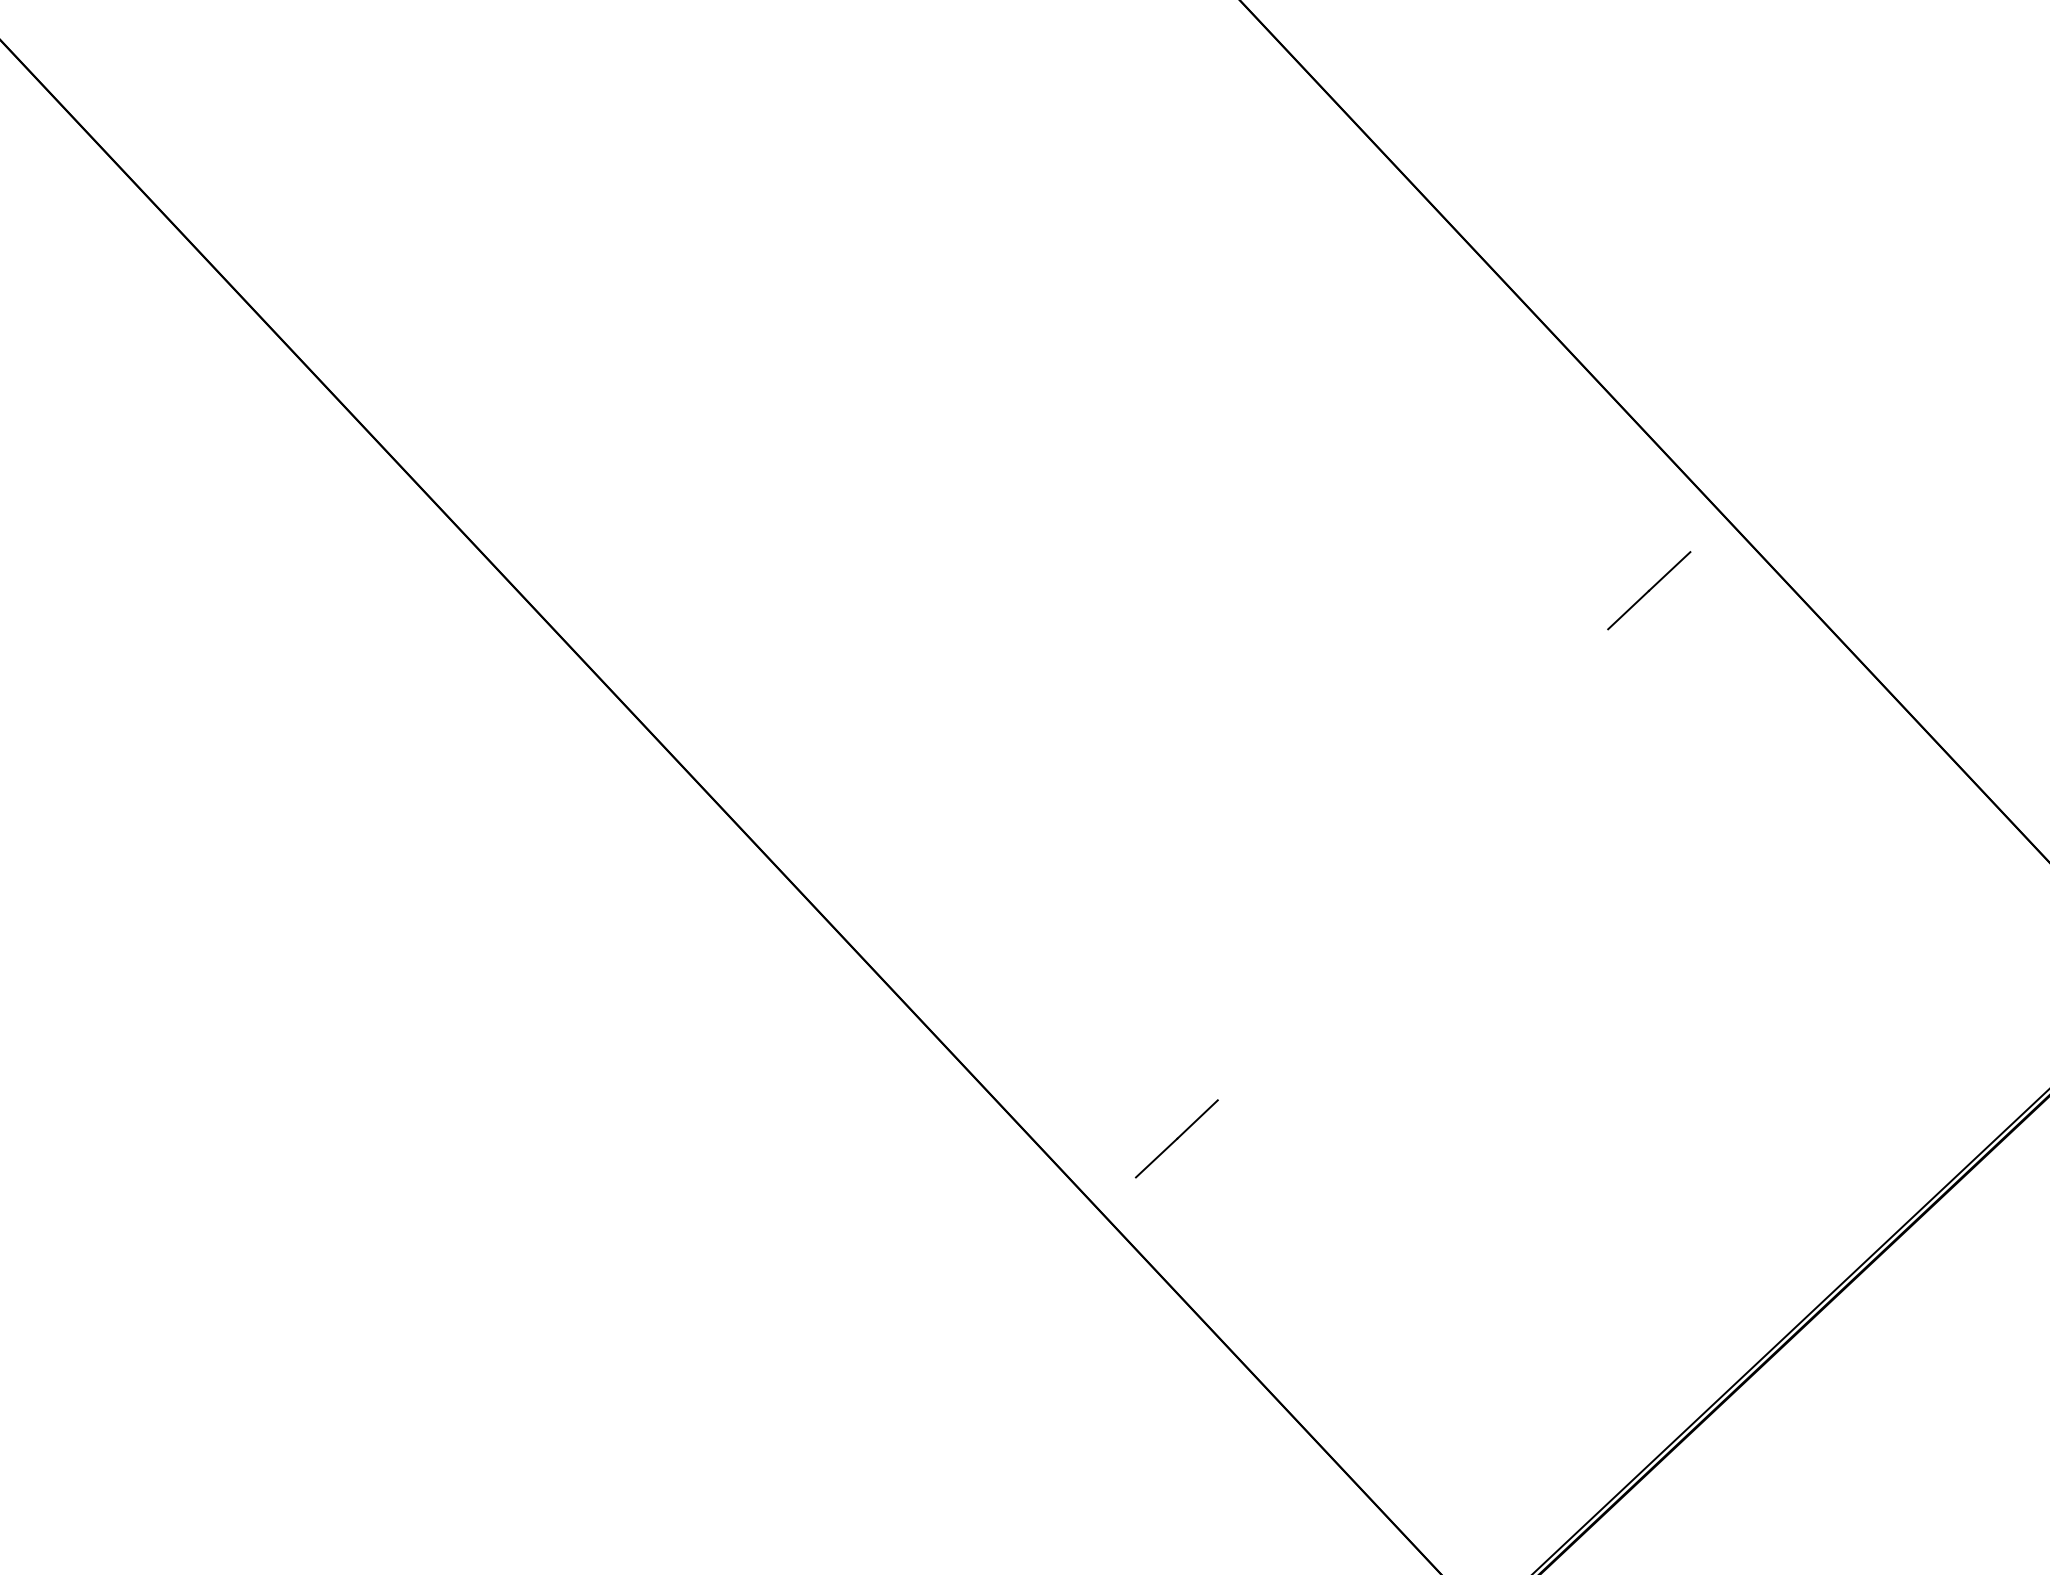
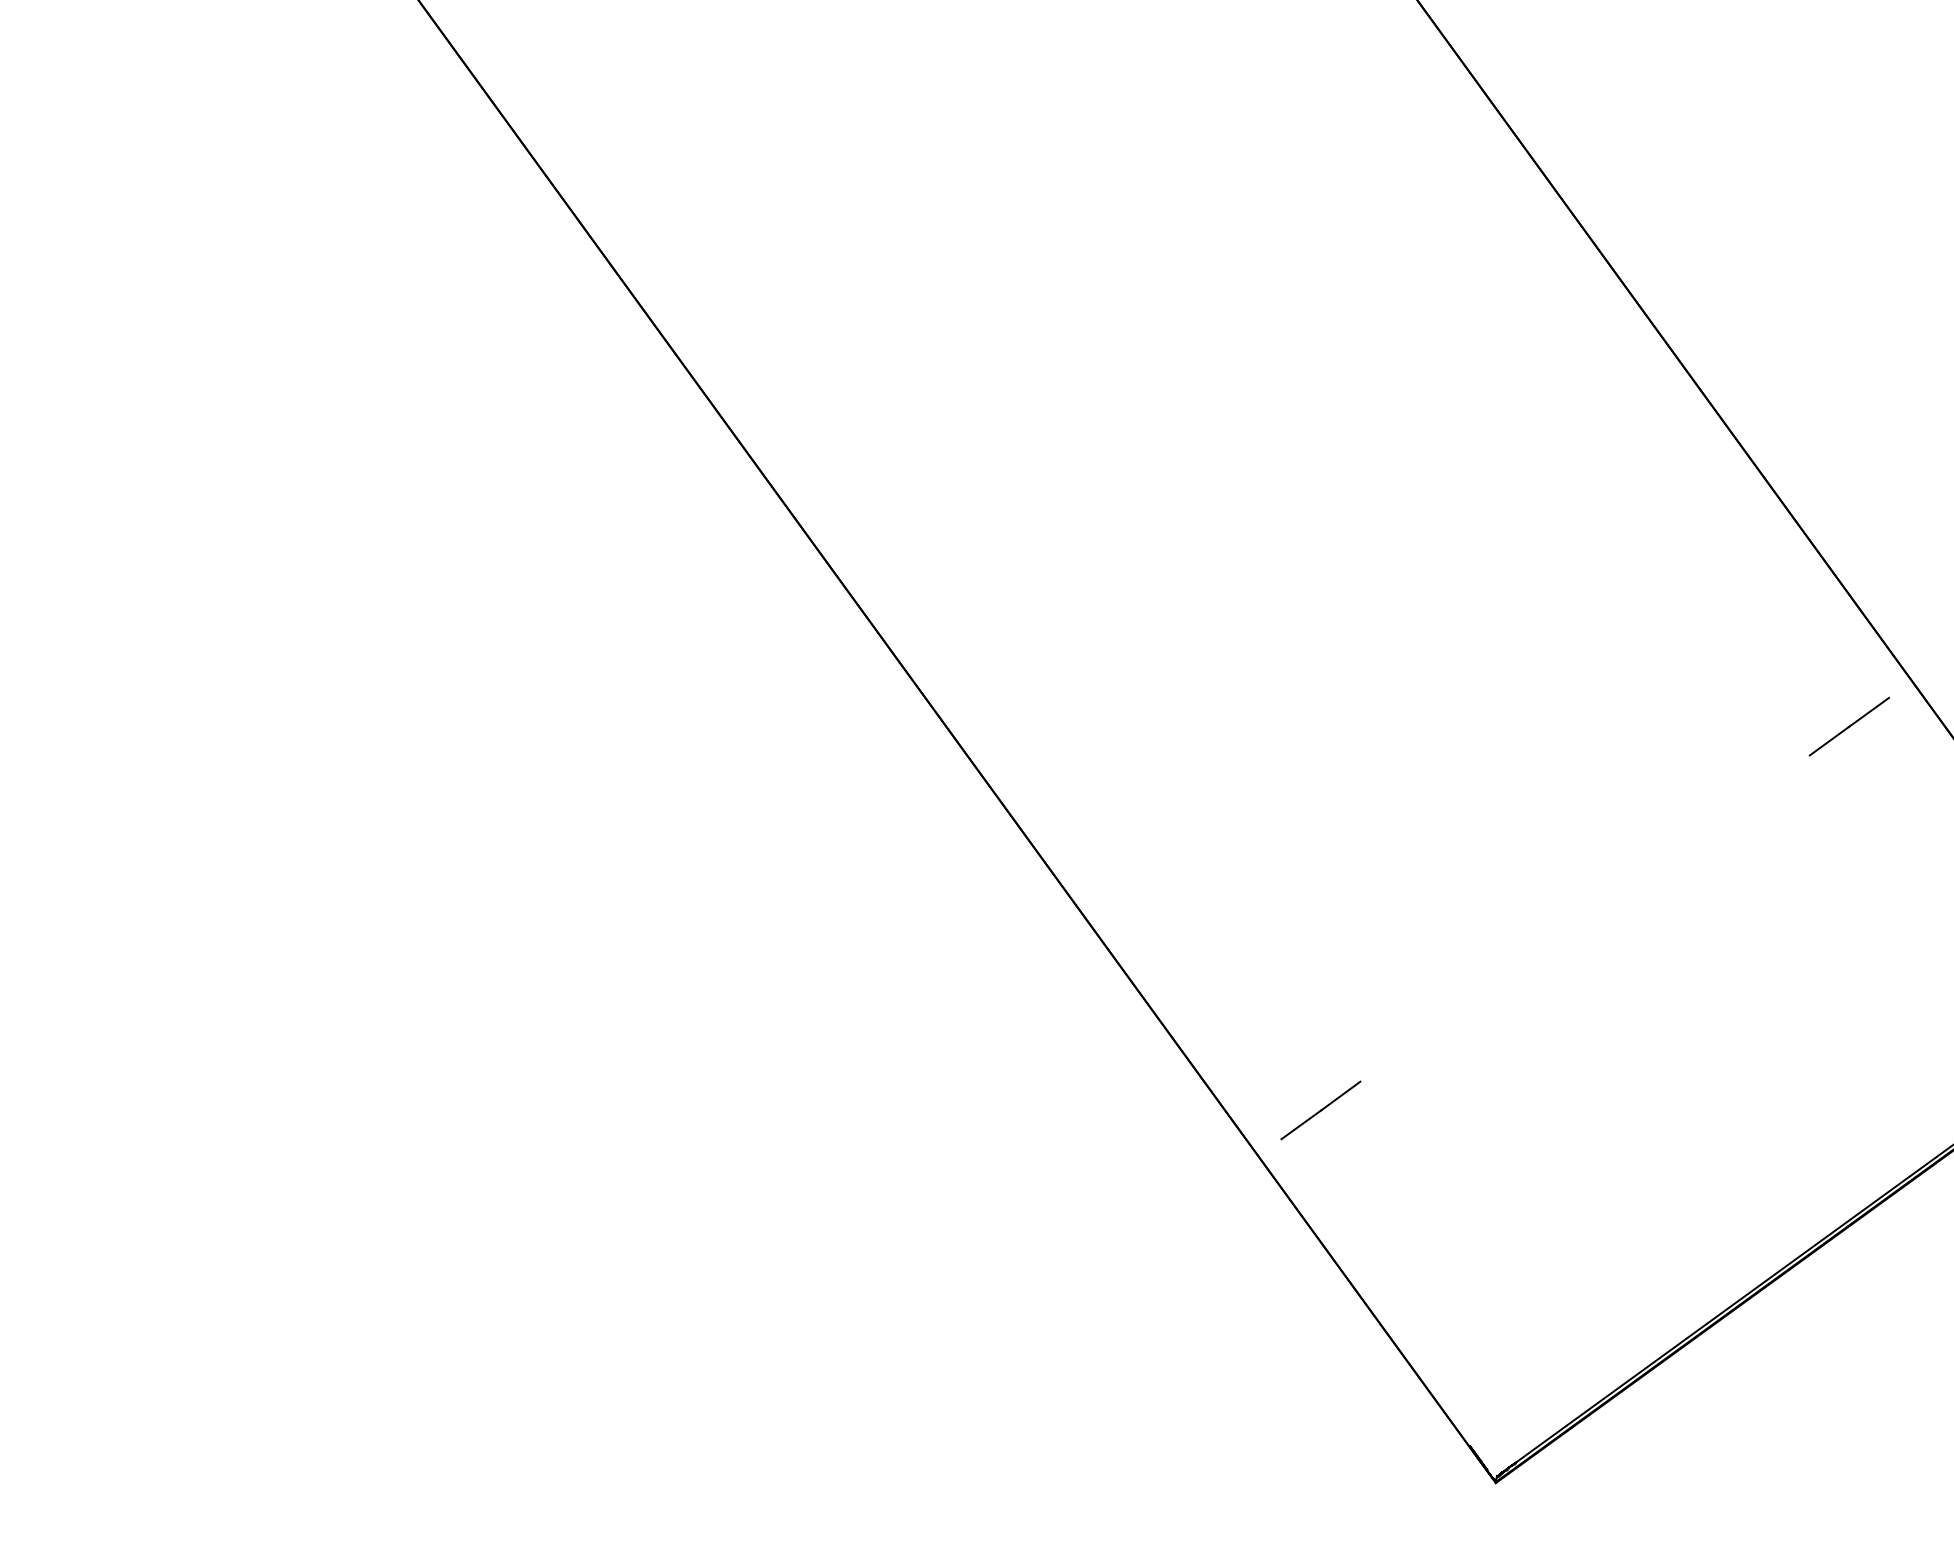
line: (1648, 590) -> (1848, 726), moved
line: (1176, 1138) -> (1320, 1110), moved

